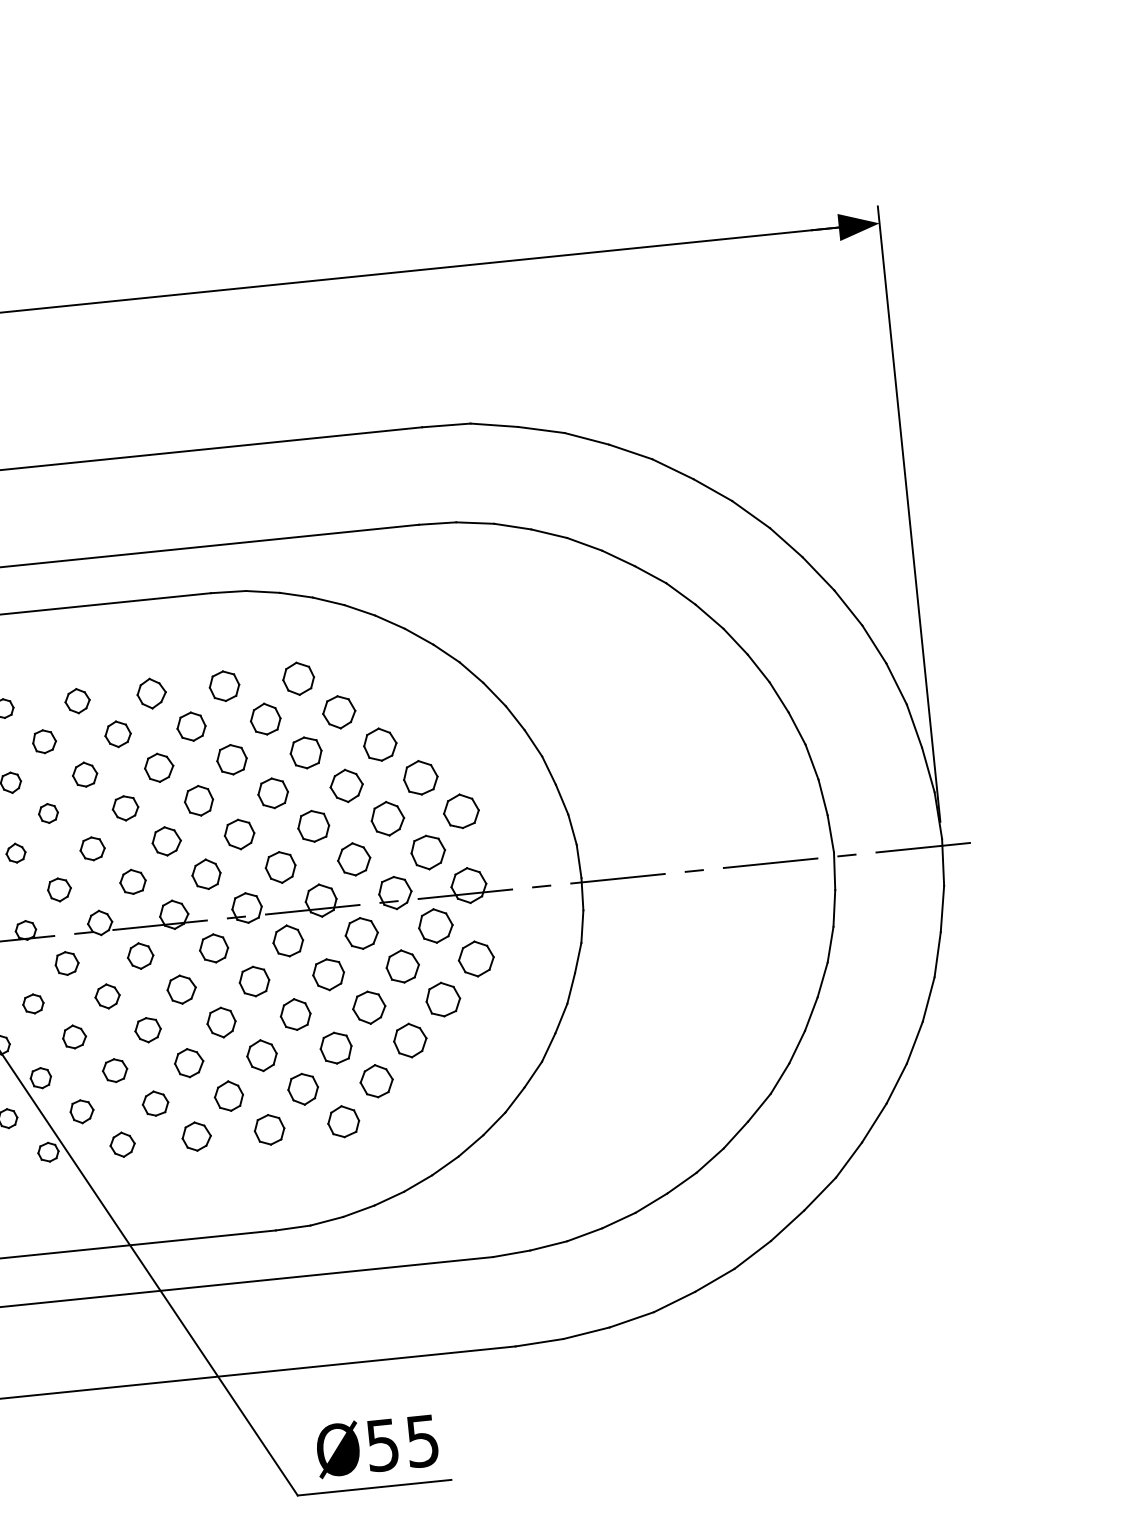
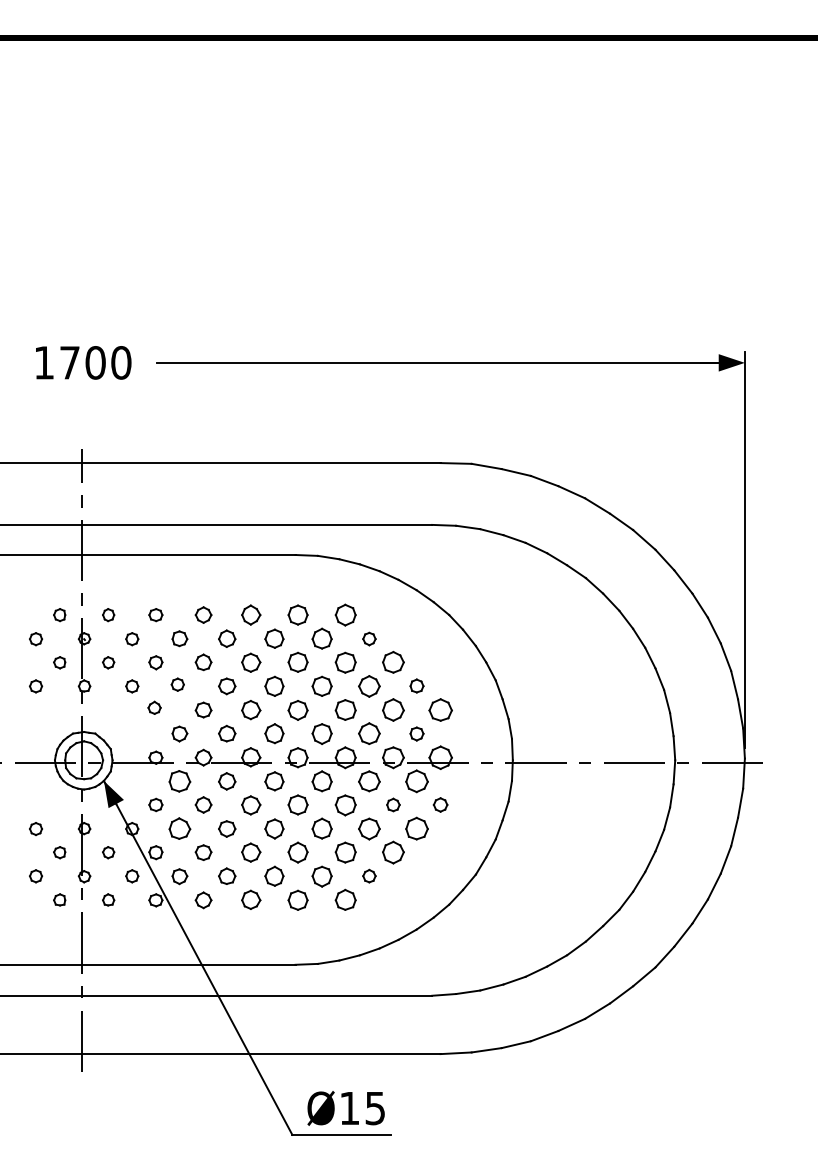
part: (339, 711) -> (369, 638), size x0.6
part: (419, 777) -> (416, 685), size x0.6
part: (427, 851) -> (416, 733), size x0.6
part: (475, 958) -> (440, 804), size x0.6
part: (66, 963) -> (179, 781), size x1.4
part: (402, 965) -> (393, 804), size x0.6
part: (73, 1036) -> (179, 828), size x1.4
part: (376, 1079) -> (369, 875), size x0.6
text: (382, 1445) -> (349, 1108), Ø55 -> Ø15

